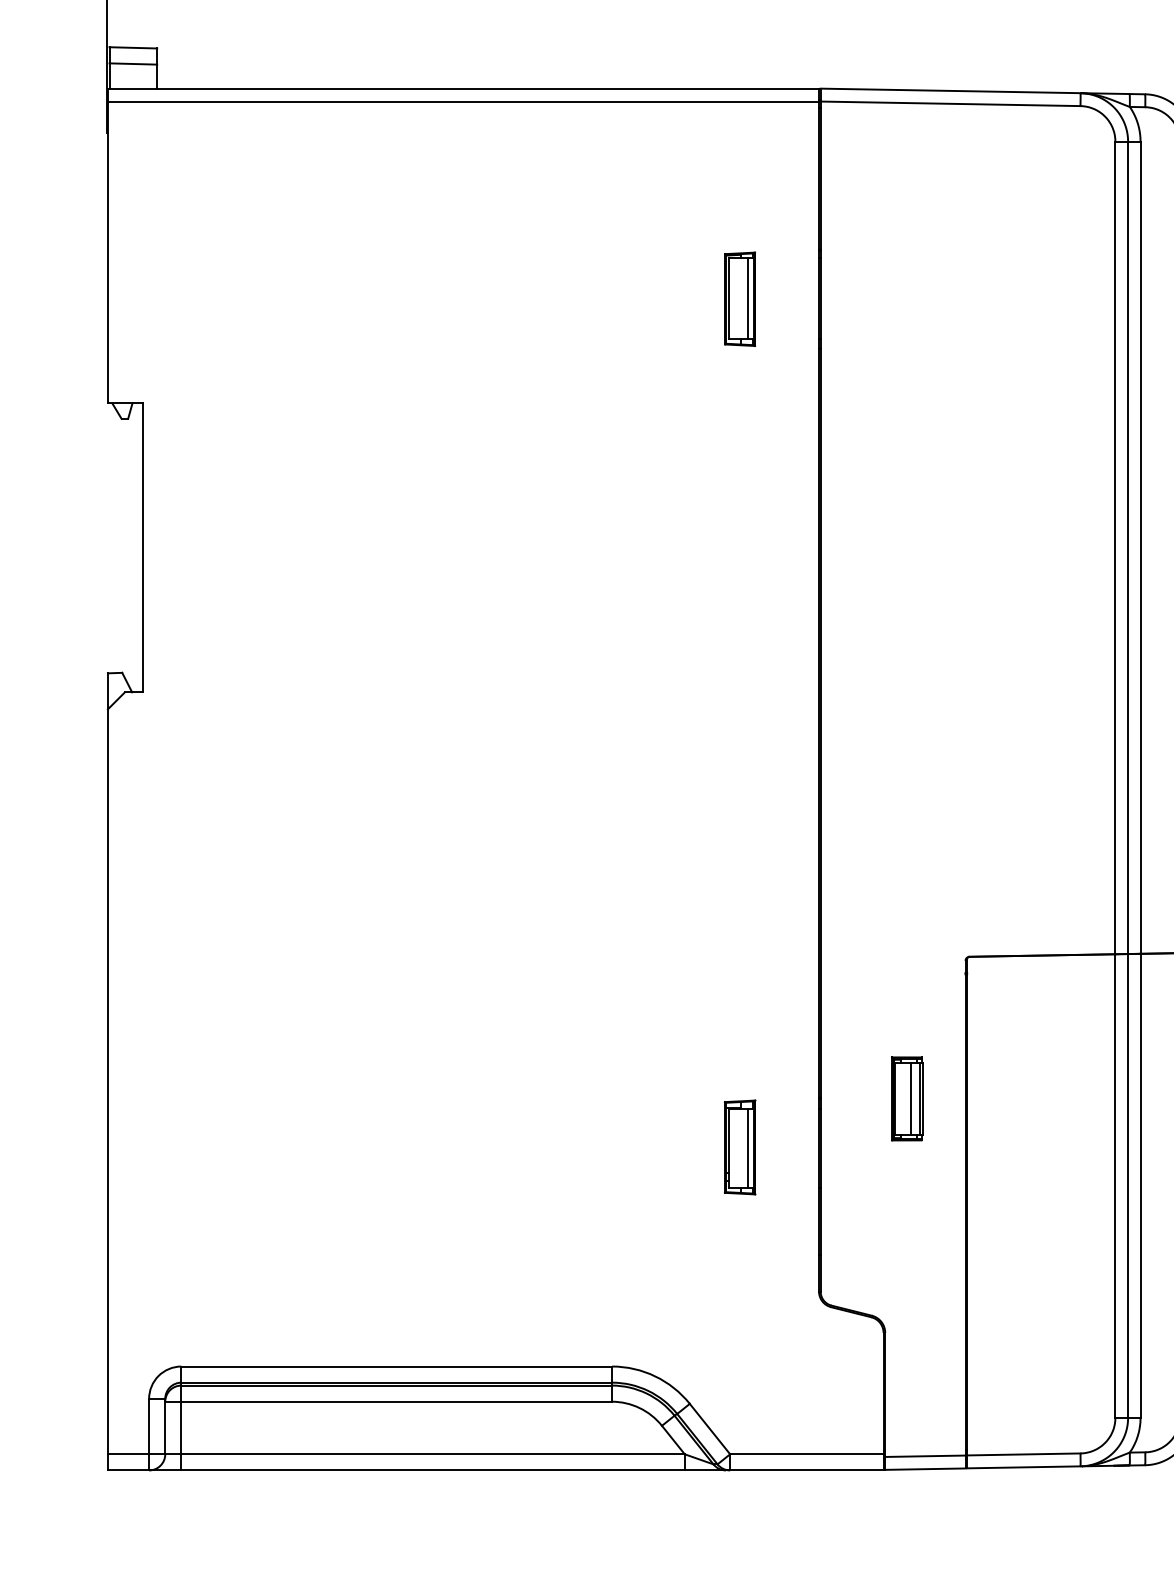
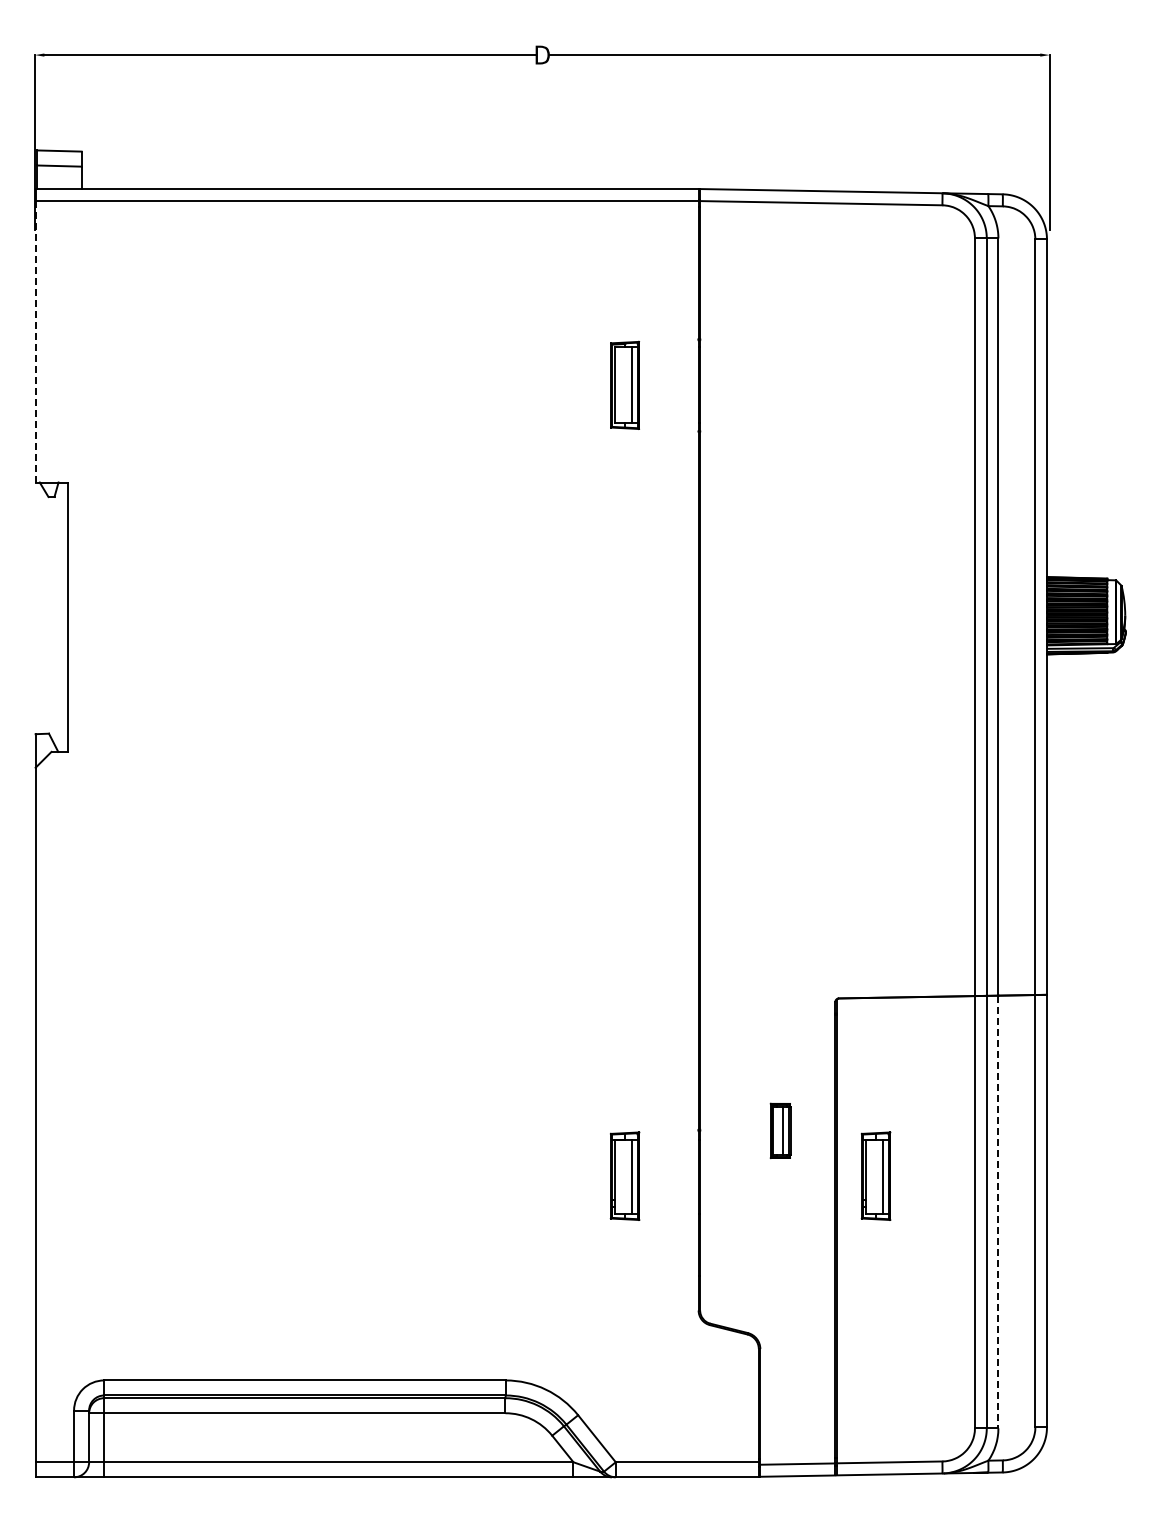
line: (107, 252) -> (35, 341), solid -> dashed
part: (906, 1098) -> (780, 1130), size x0.7
part: (1008, 1146) -> (875, 1175), added
line: (1140, 1186) -> (998, 1212), solid -> dashed

